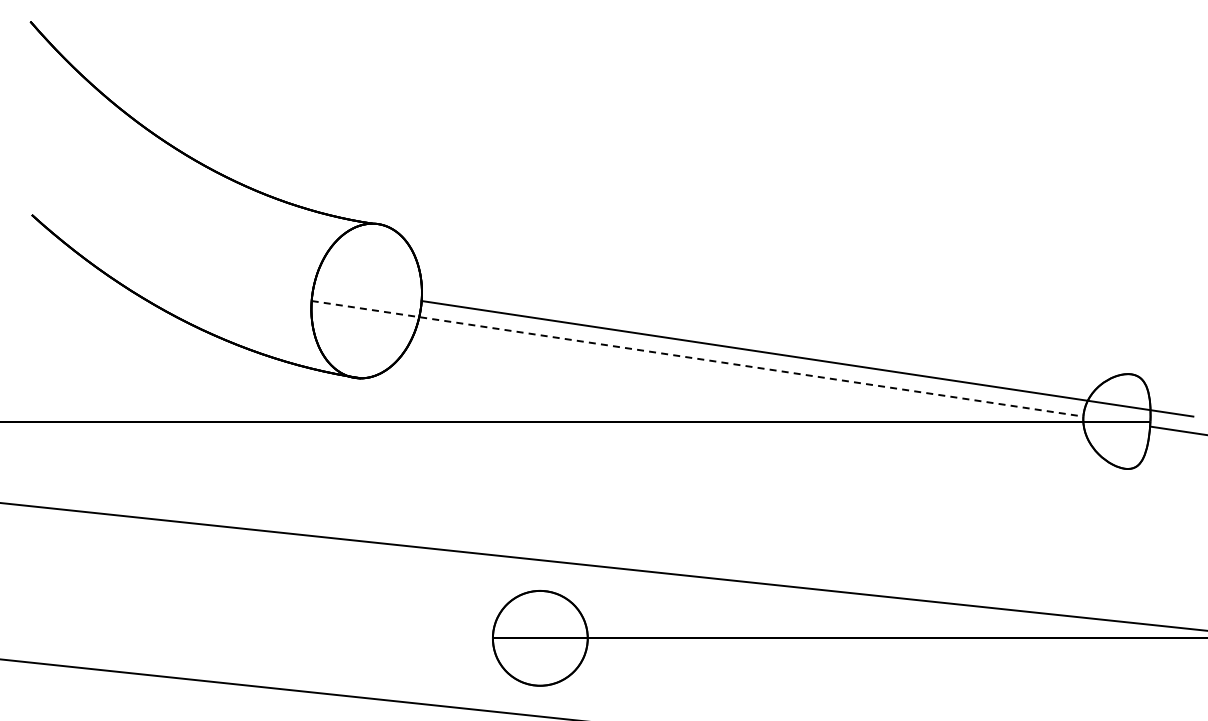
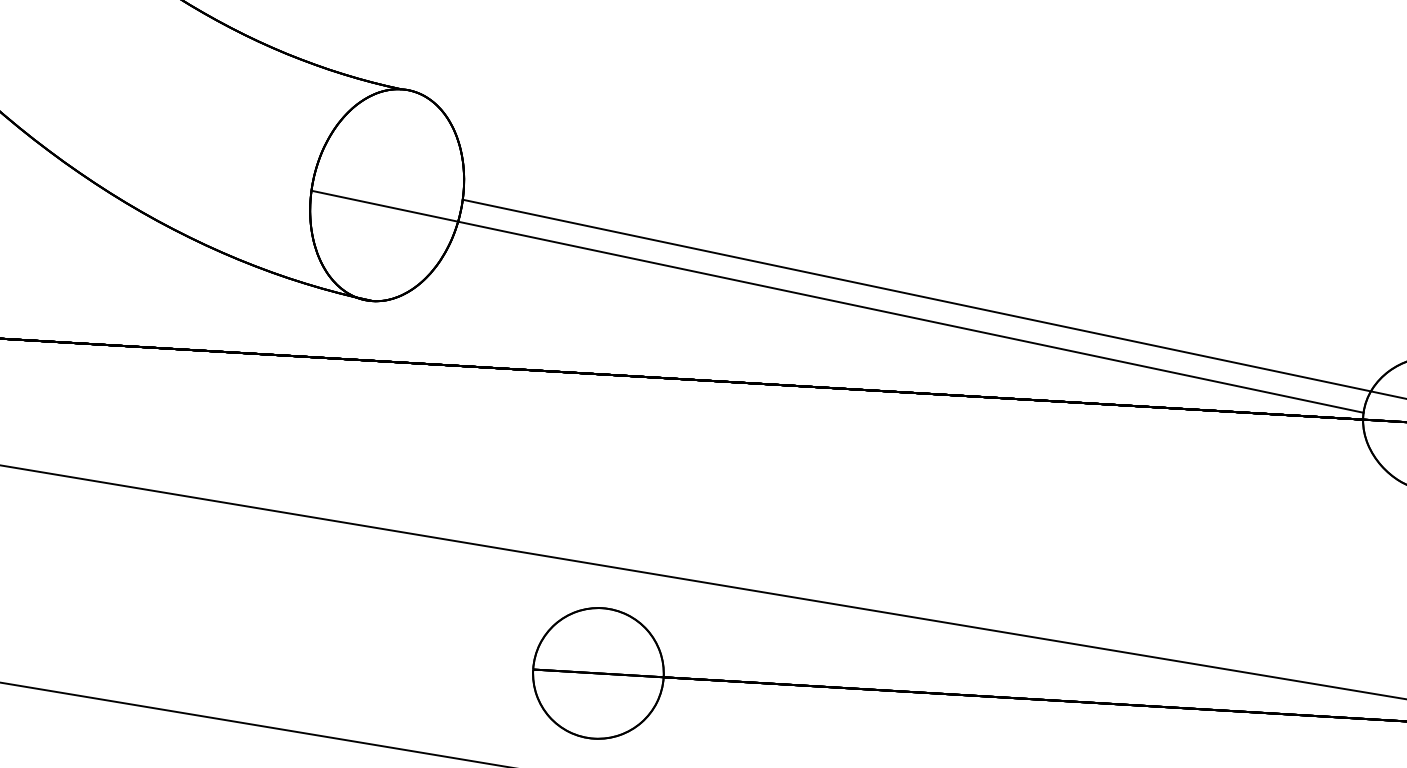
line: (698, 358) -> (838, 301), dashed -> solid

